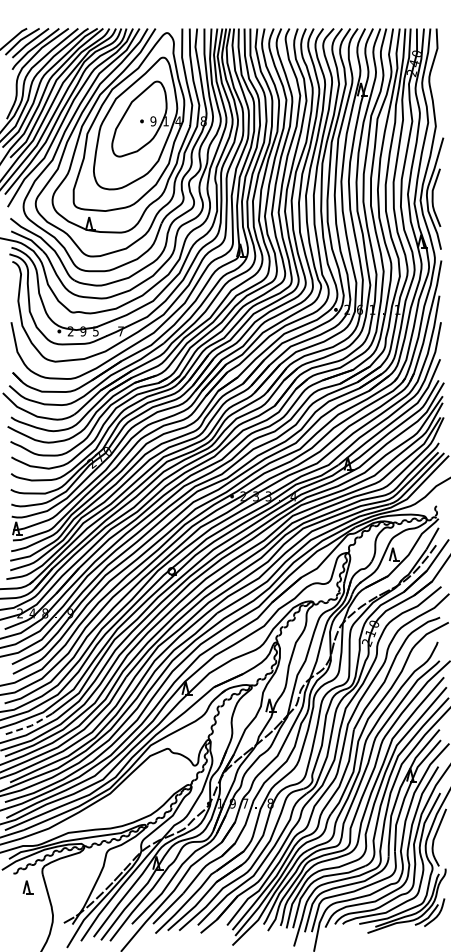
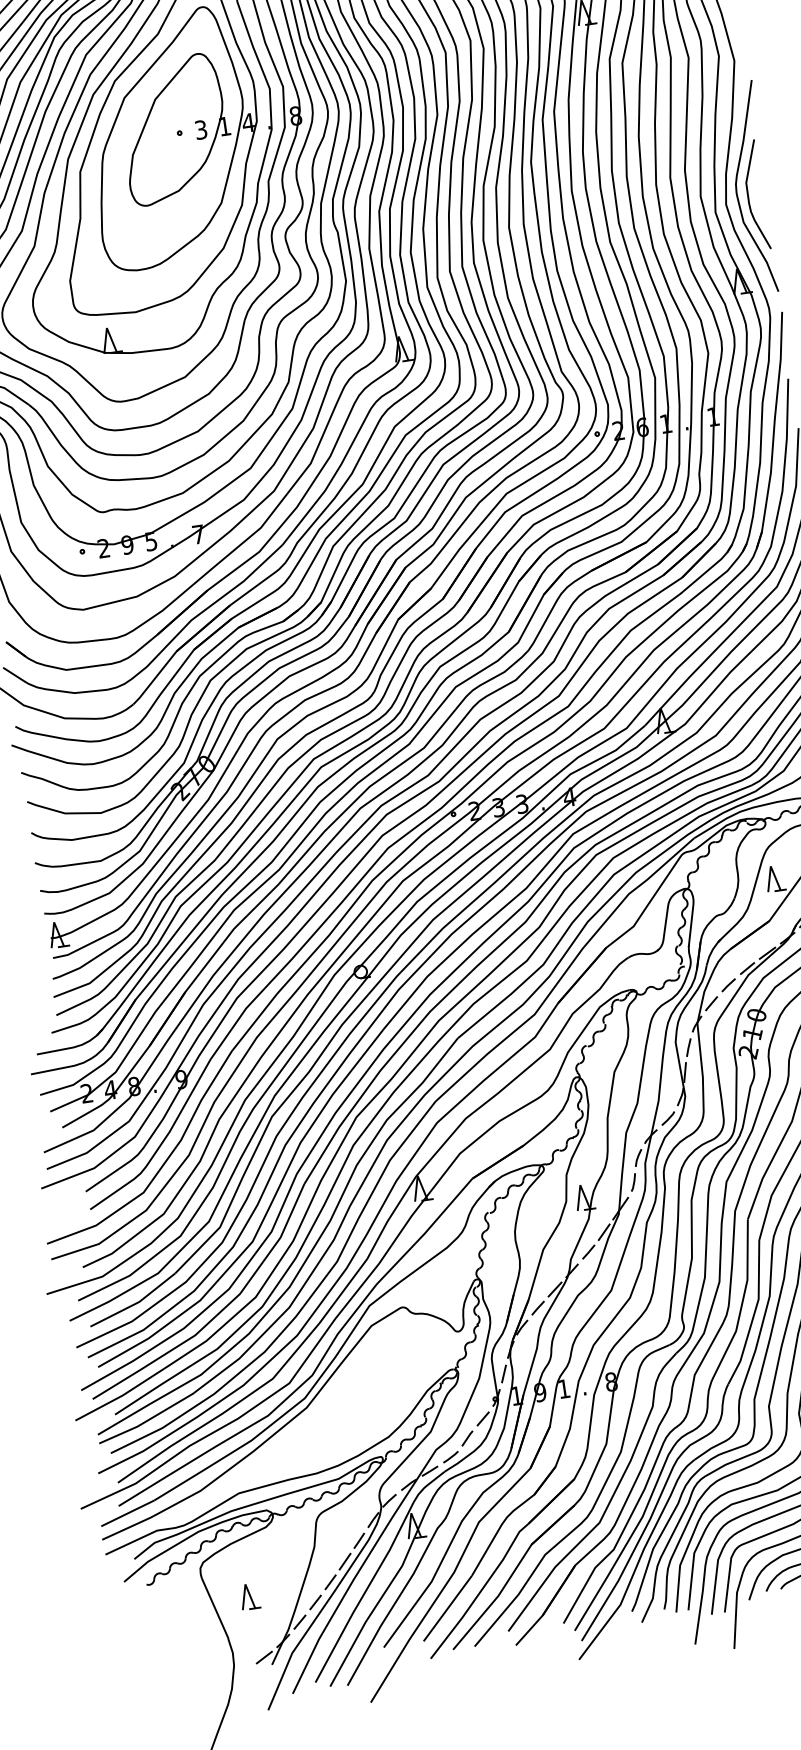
text: (153, 121) -> (201, 130), 9 -> 3
line: (29, 726) -> (136, 1303), dashed -> solid
text: (245, 803) -> (564, 1388), 7 -> 1
part: (27, 887) -> (248, 1596), moved

